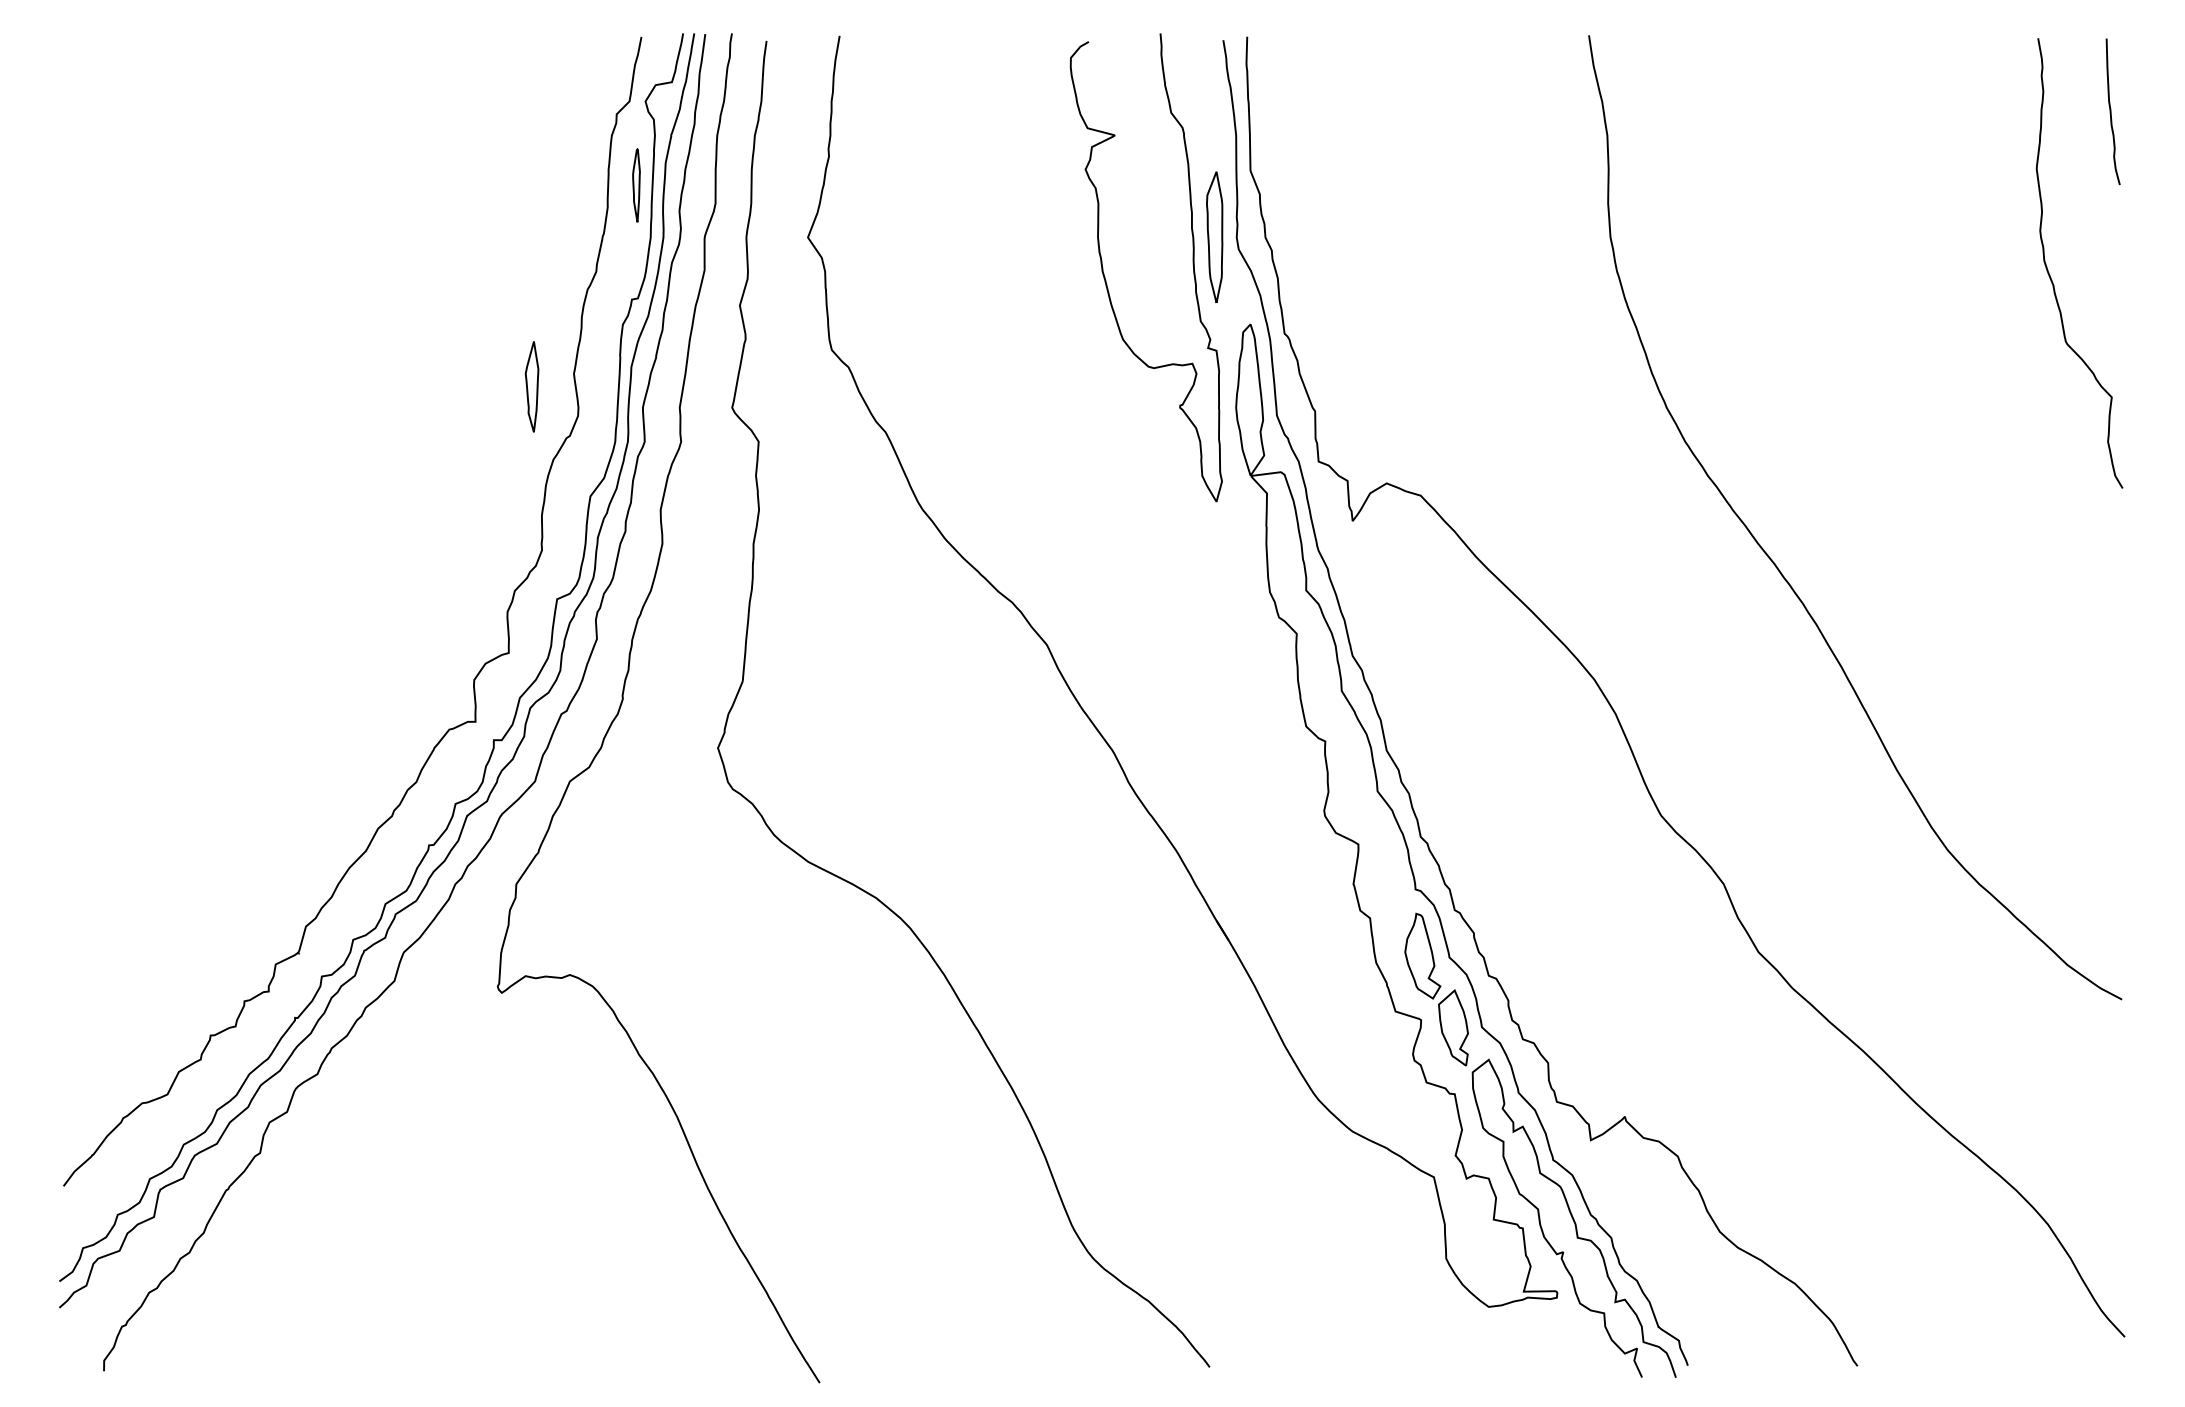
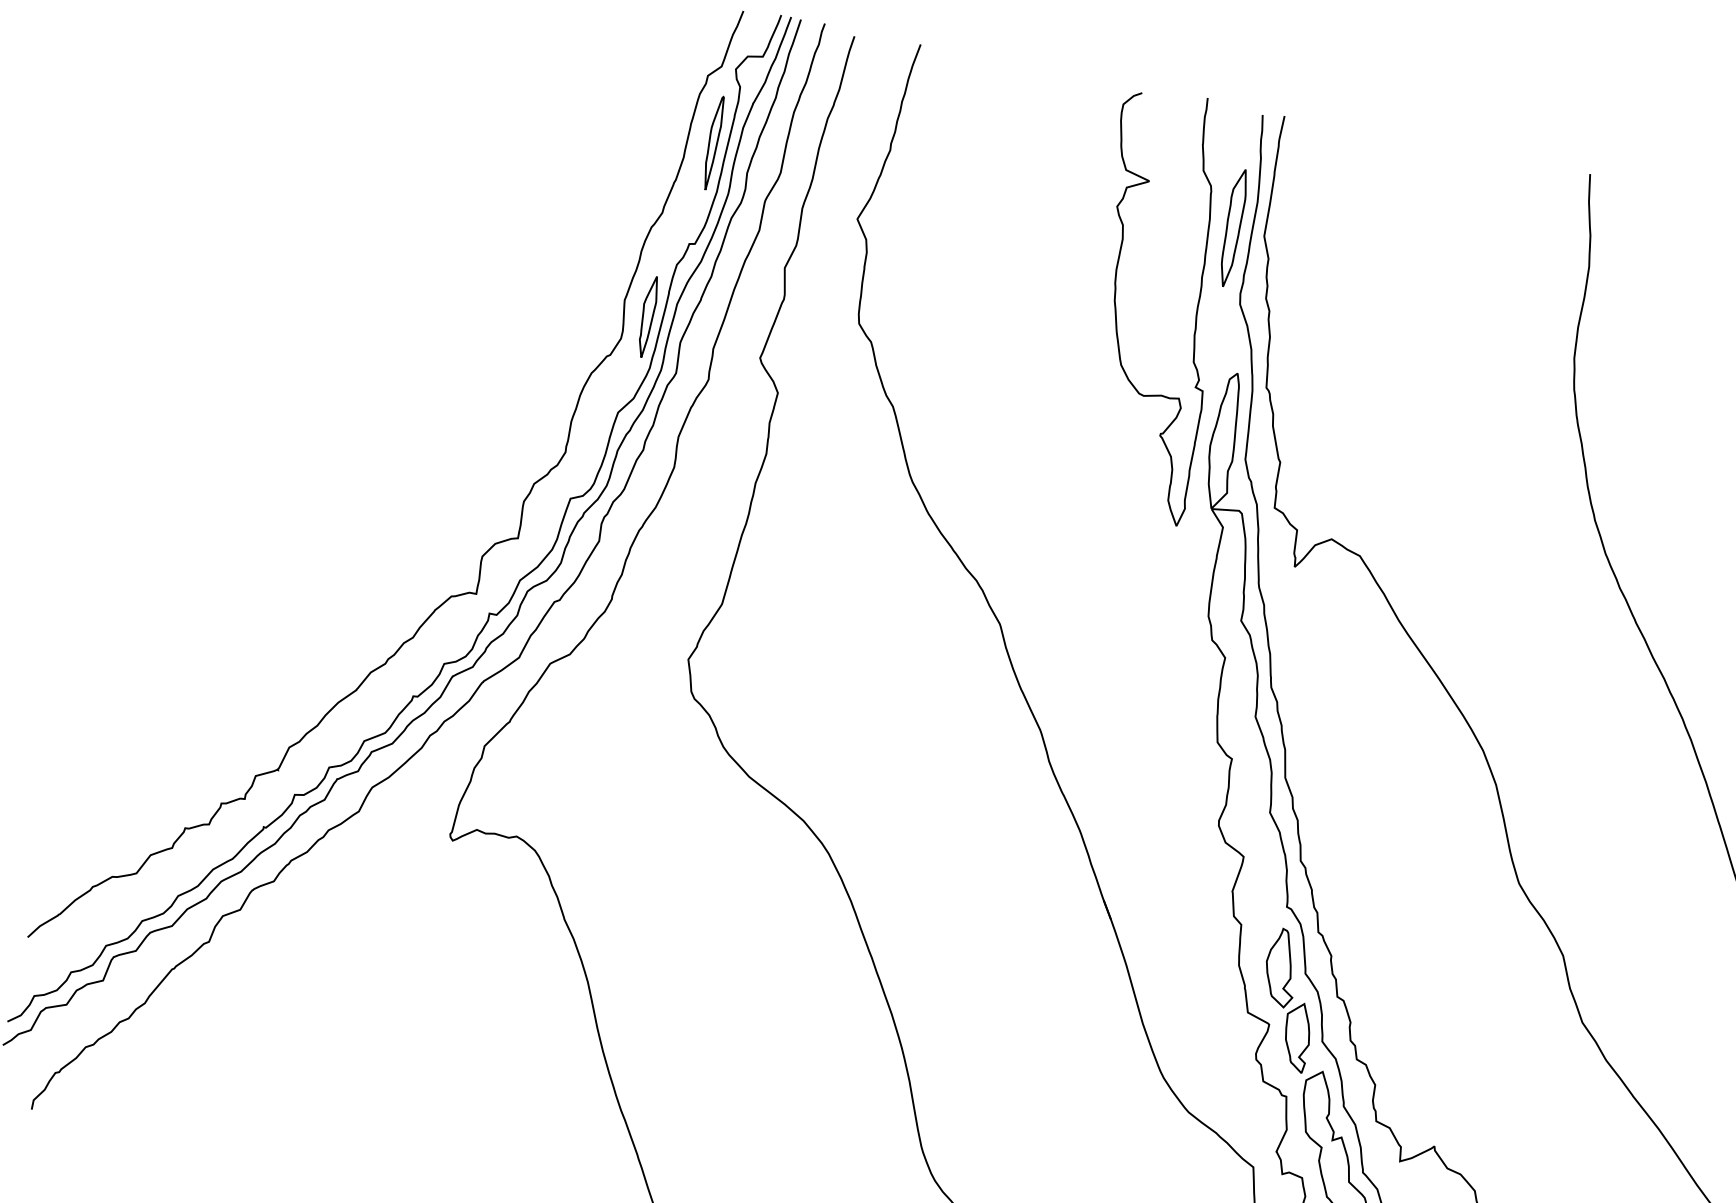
part: (636, 185) -> (713, 142), size x1.43
part: (1214, 236) -> (1232, 227), moved
part: (531, 386) -> (647, 316), moved

